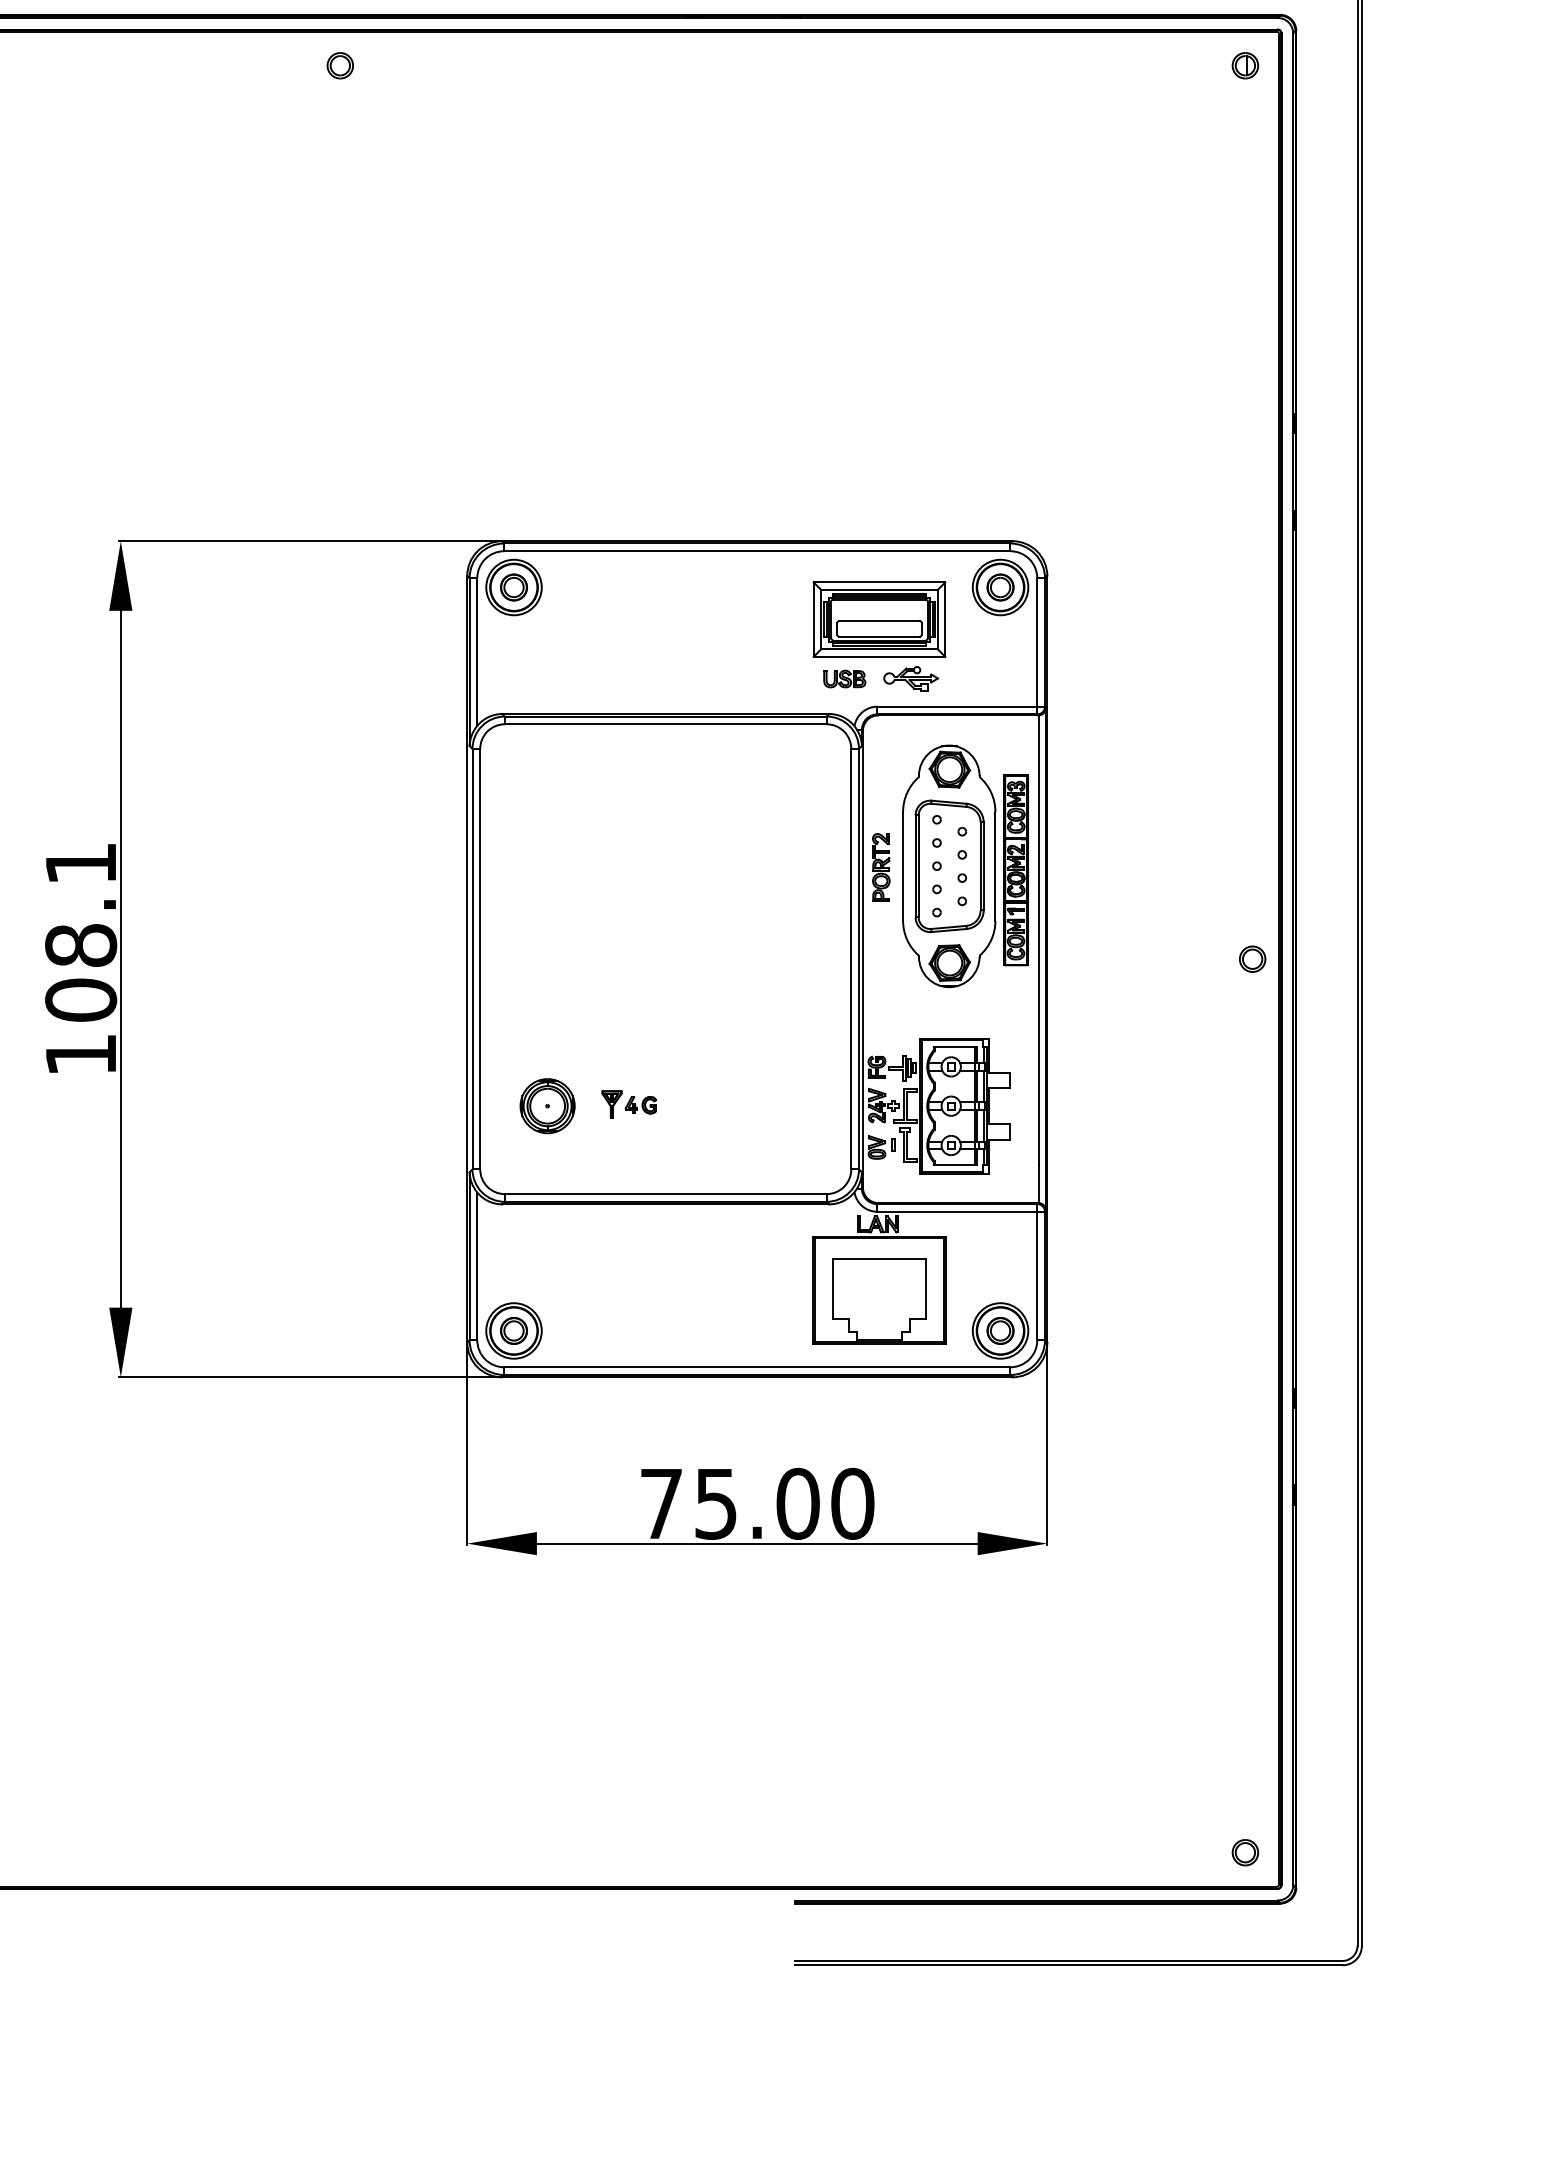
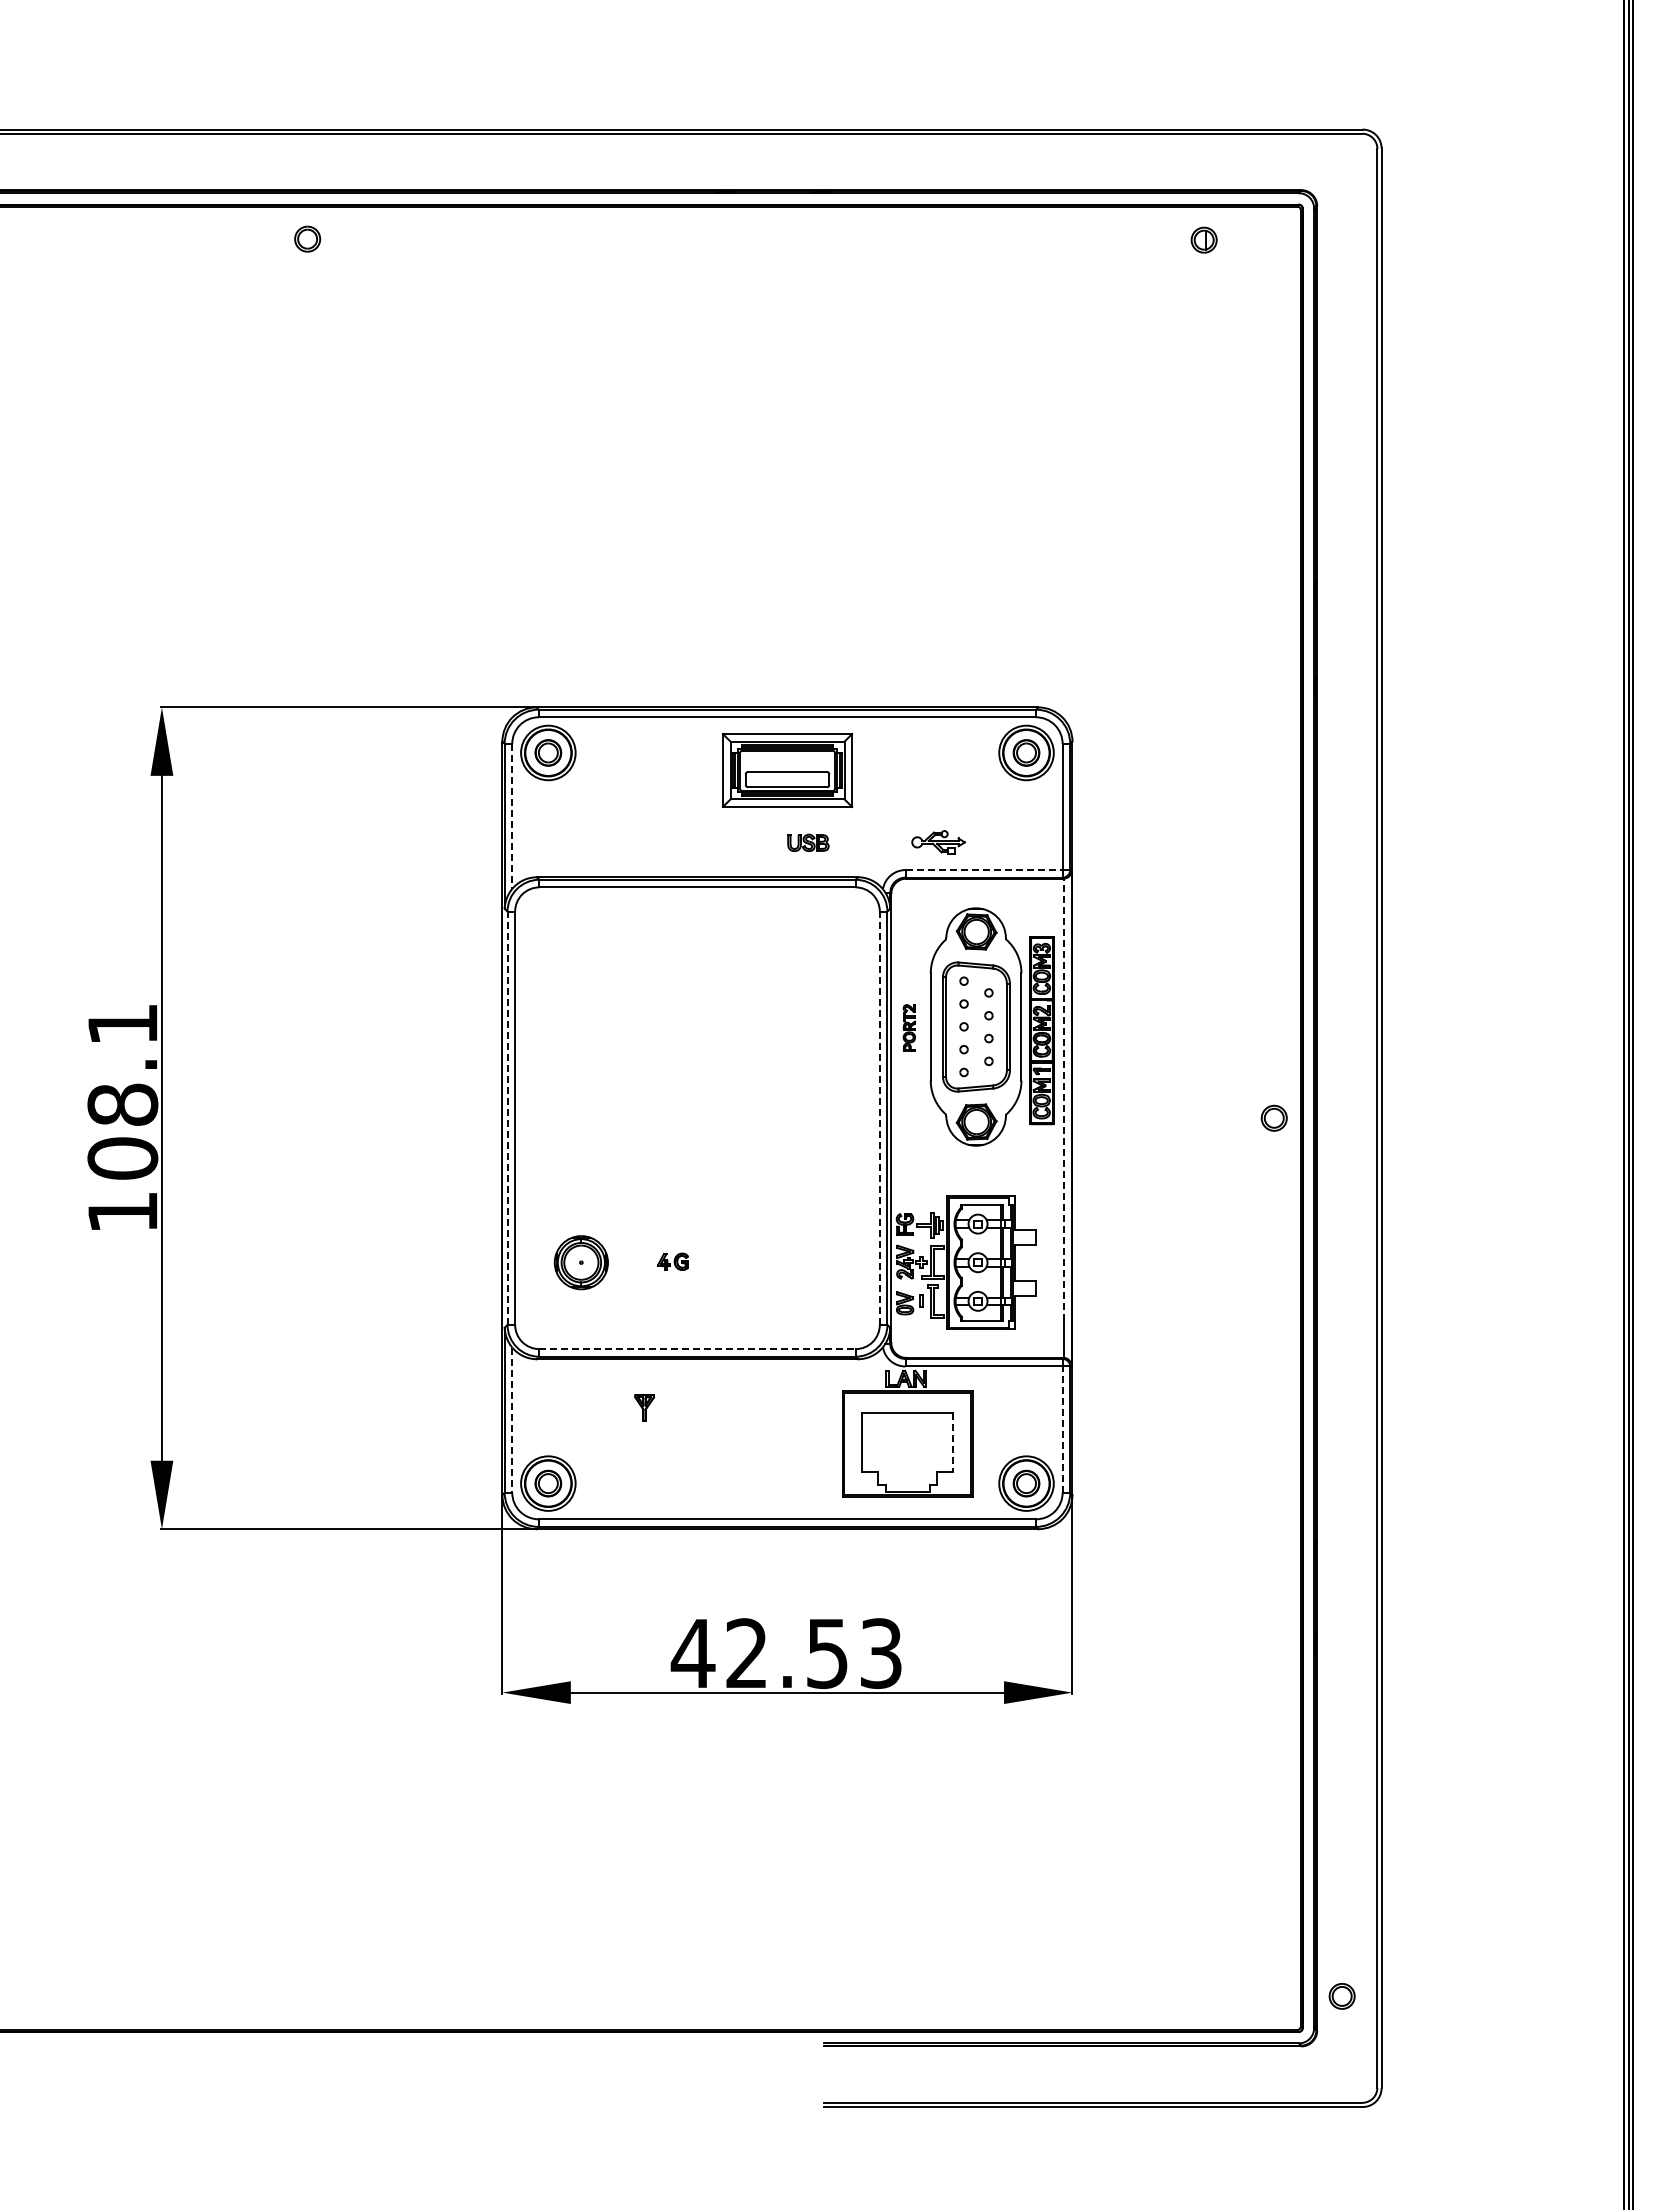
part: (340, 65) -> (307, 238), moved
part: (1244, 65) -> (1203, 239), moved
part: (879, 619) -> (787, 770), moved
line: (477, 652) -> (512, 816), solid -> dashed
part: (844, 678) -> (808, 842), moved
line: (957, 707) -> (984, 870), solid -> dashed
part: (881, 866) -> (909, 1027), size x0.7
line: (1038, 940) -> (1063, 1099), solid -> dashed
line: (472, 959) -> (507, 1118), solid -> dashed
line: (850, 959) -> (879, 1118), solid -> dashed
part: (611, 1103) -> (644, 1407), moved
line: (665, 1194) -> (697, 1349), solid -> dashed
line: (477, 1266) -> (512, 1420), solid -> dashed
line: (1037, 1275) -> (1062, 1429), solid -> dashed
line: (926, 1289) -> (953, 1442), solid -> dashed
text: (756, 1503) -> (786, 1653), 75.00 -> 42.53
part: (1244, 1852) -> (1341, 1996), moved

